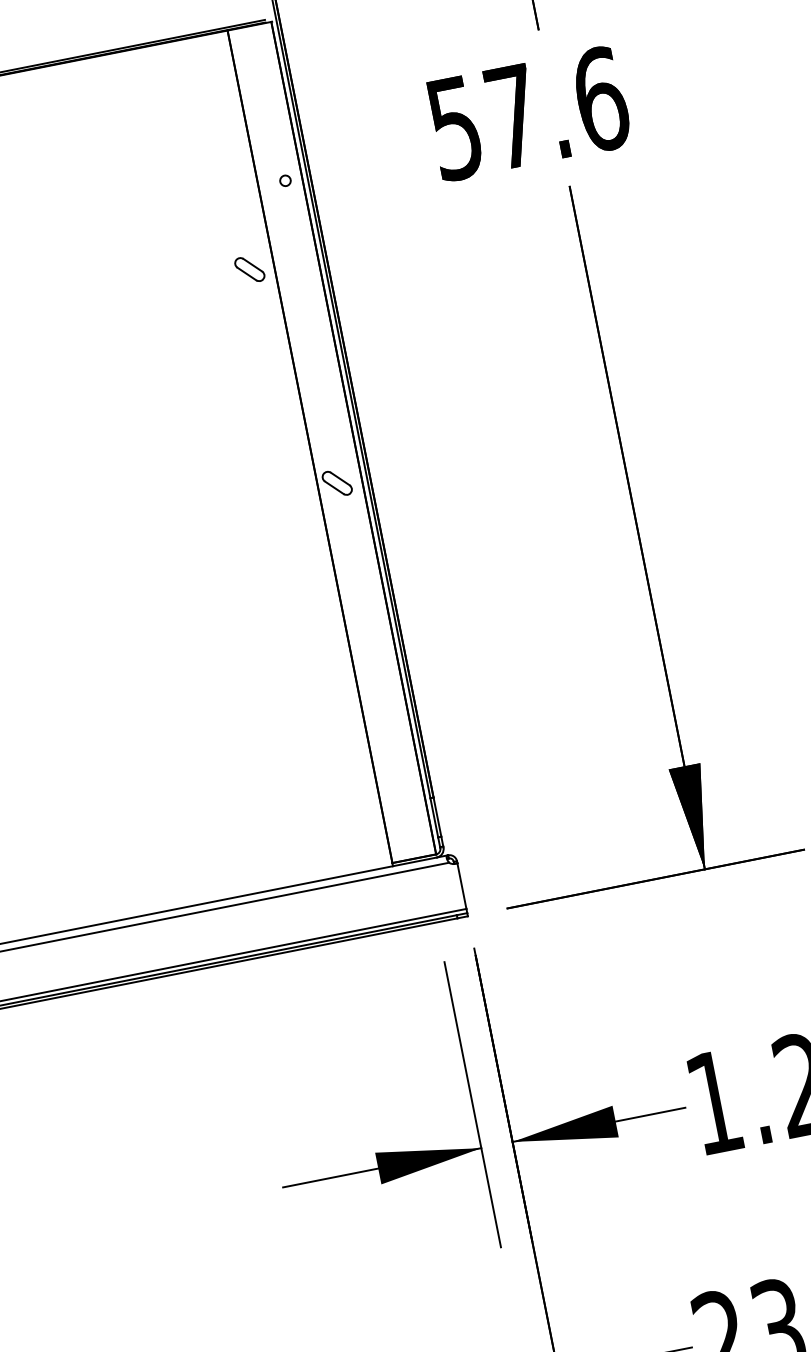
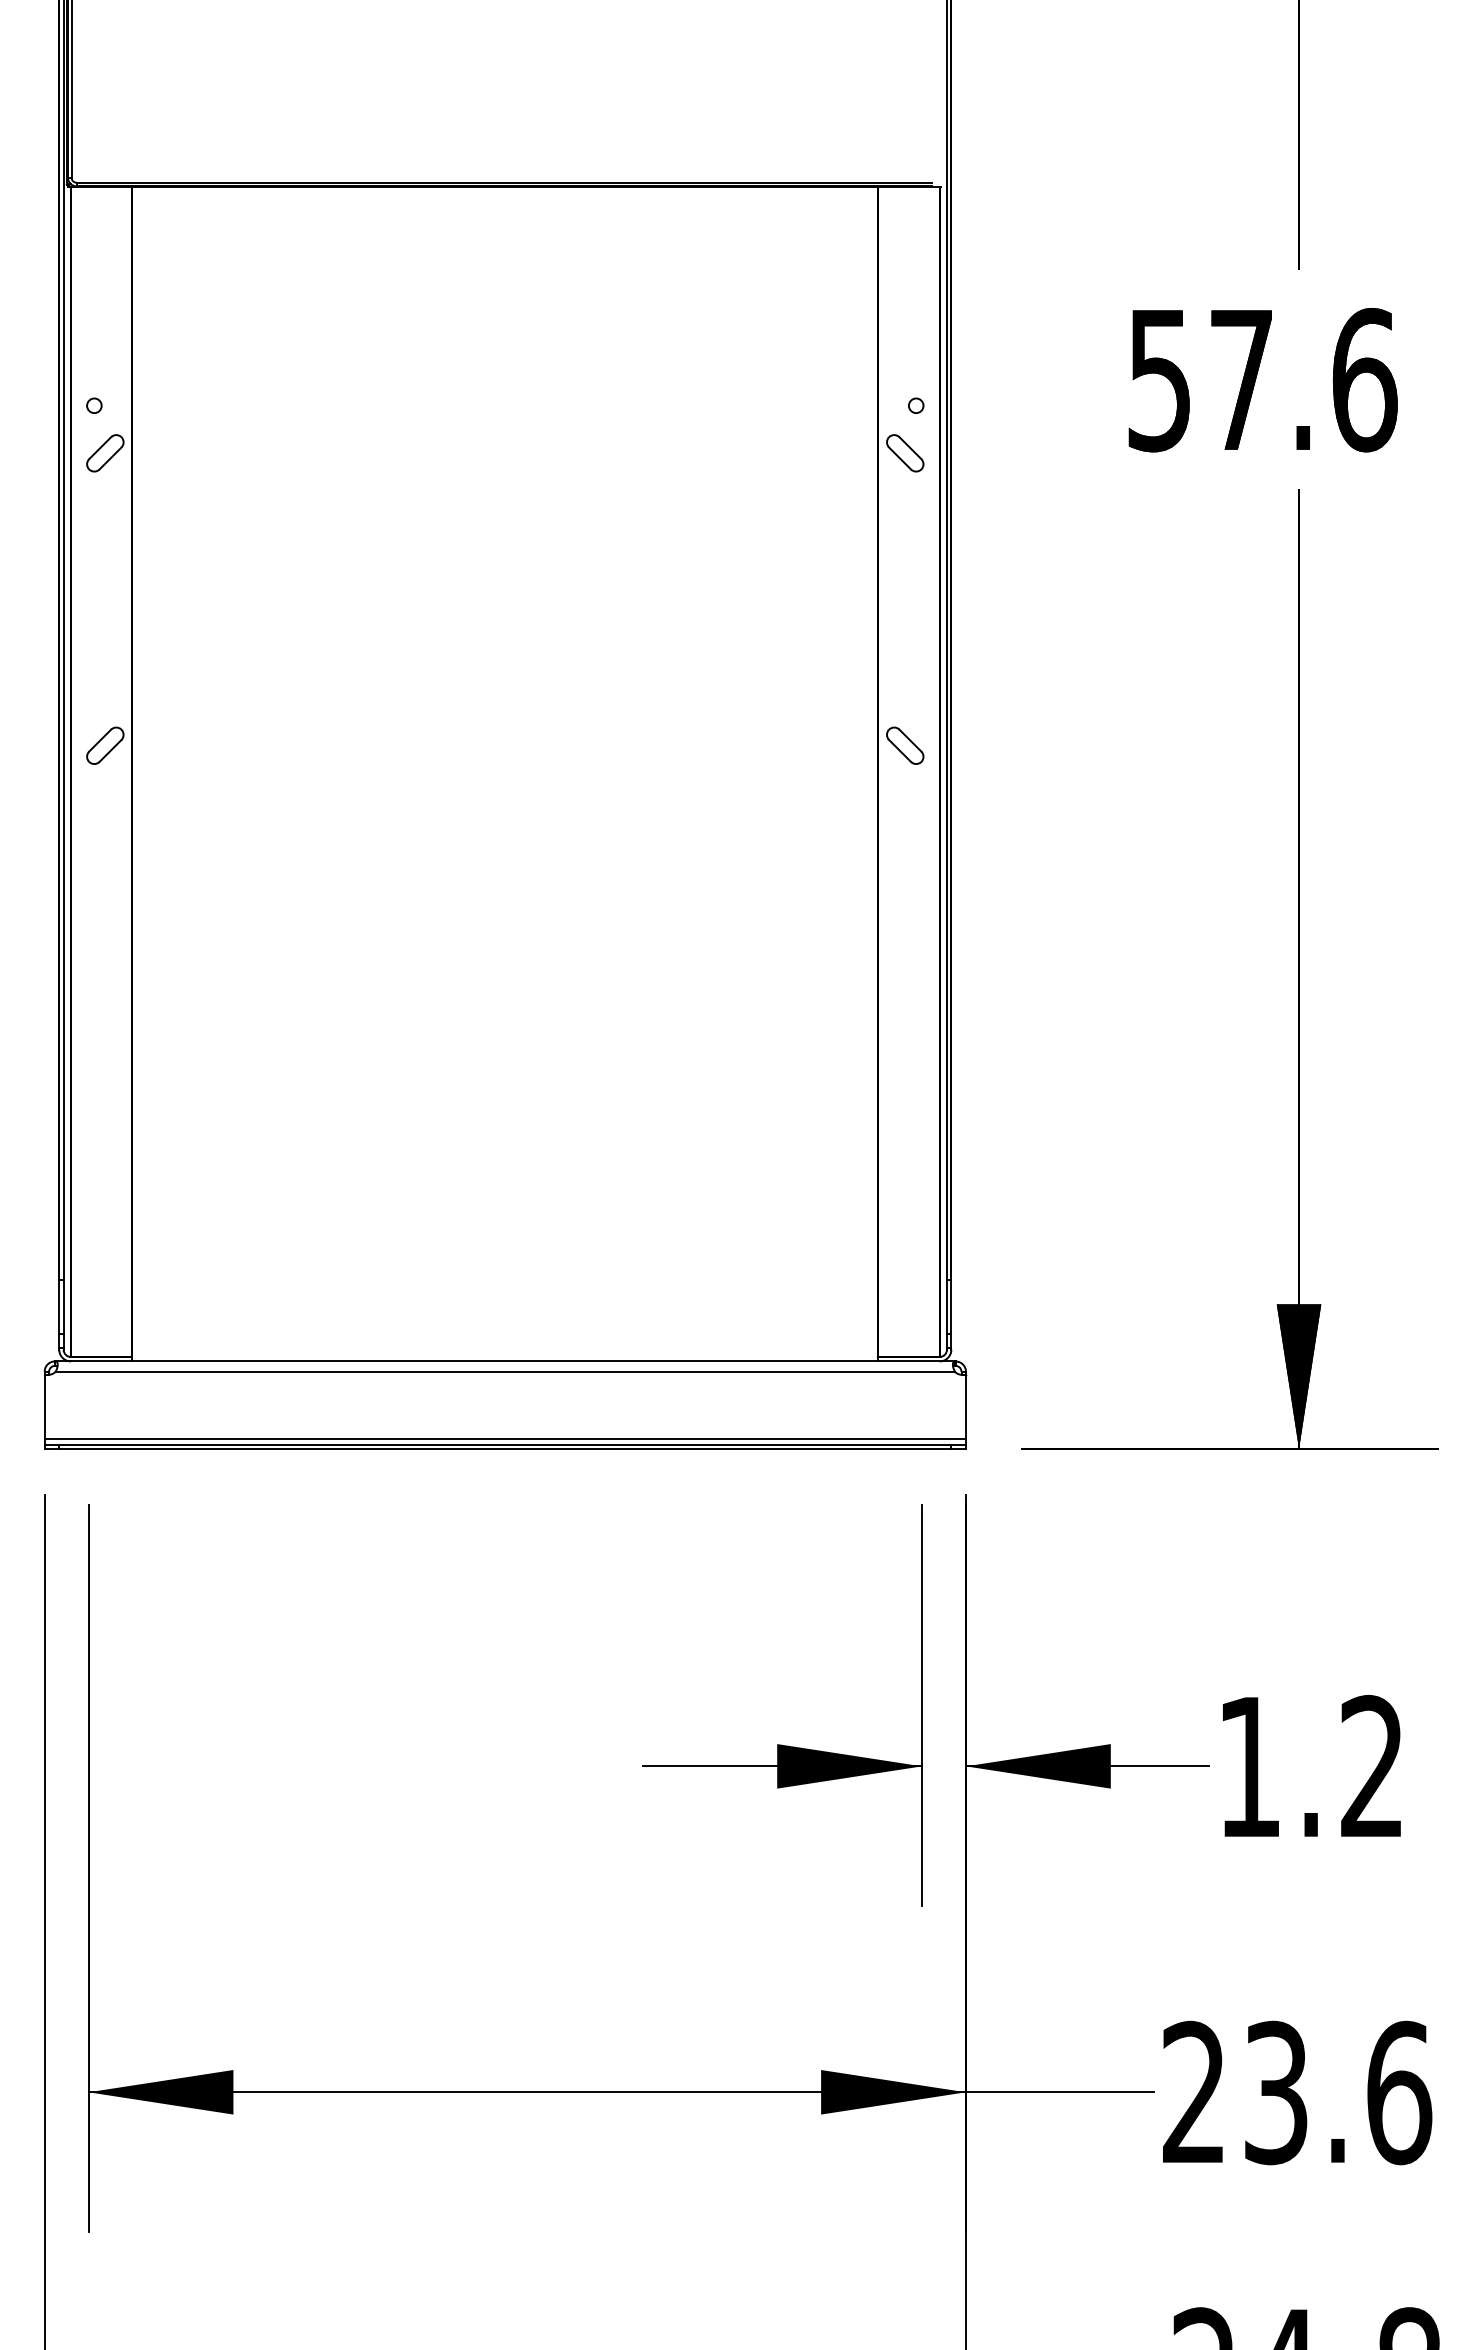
part: (250, 269) -> (905, 453), moved
part: (337, 483) -> (905, 745), moved

